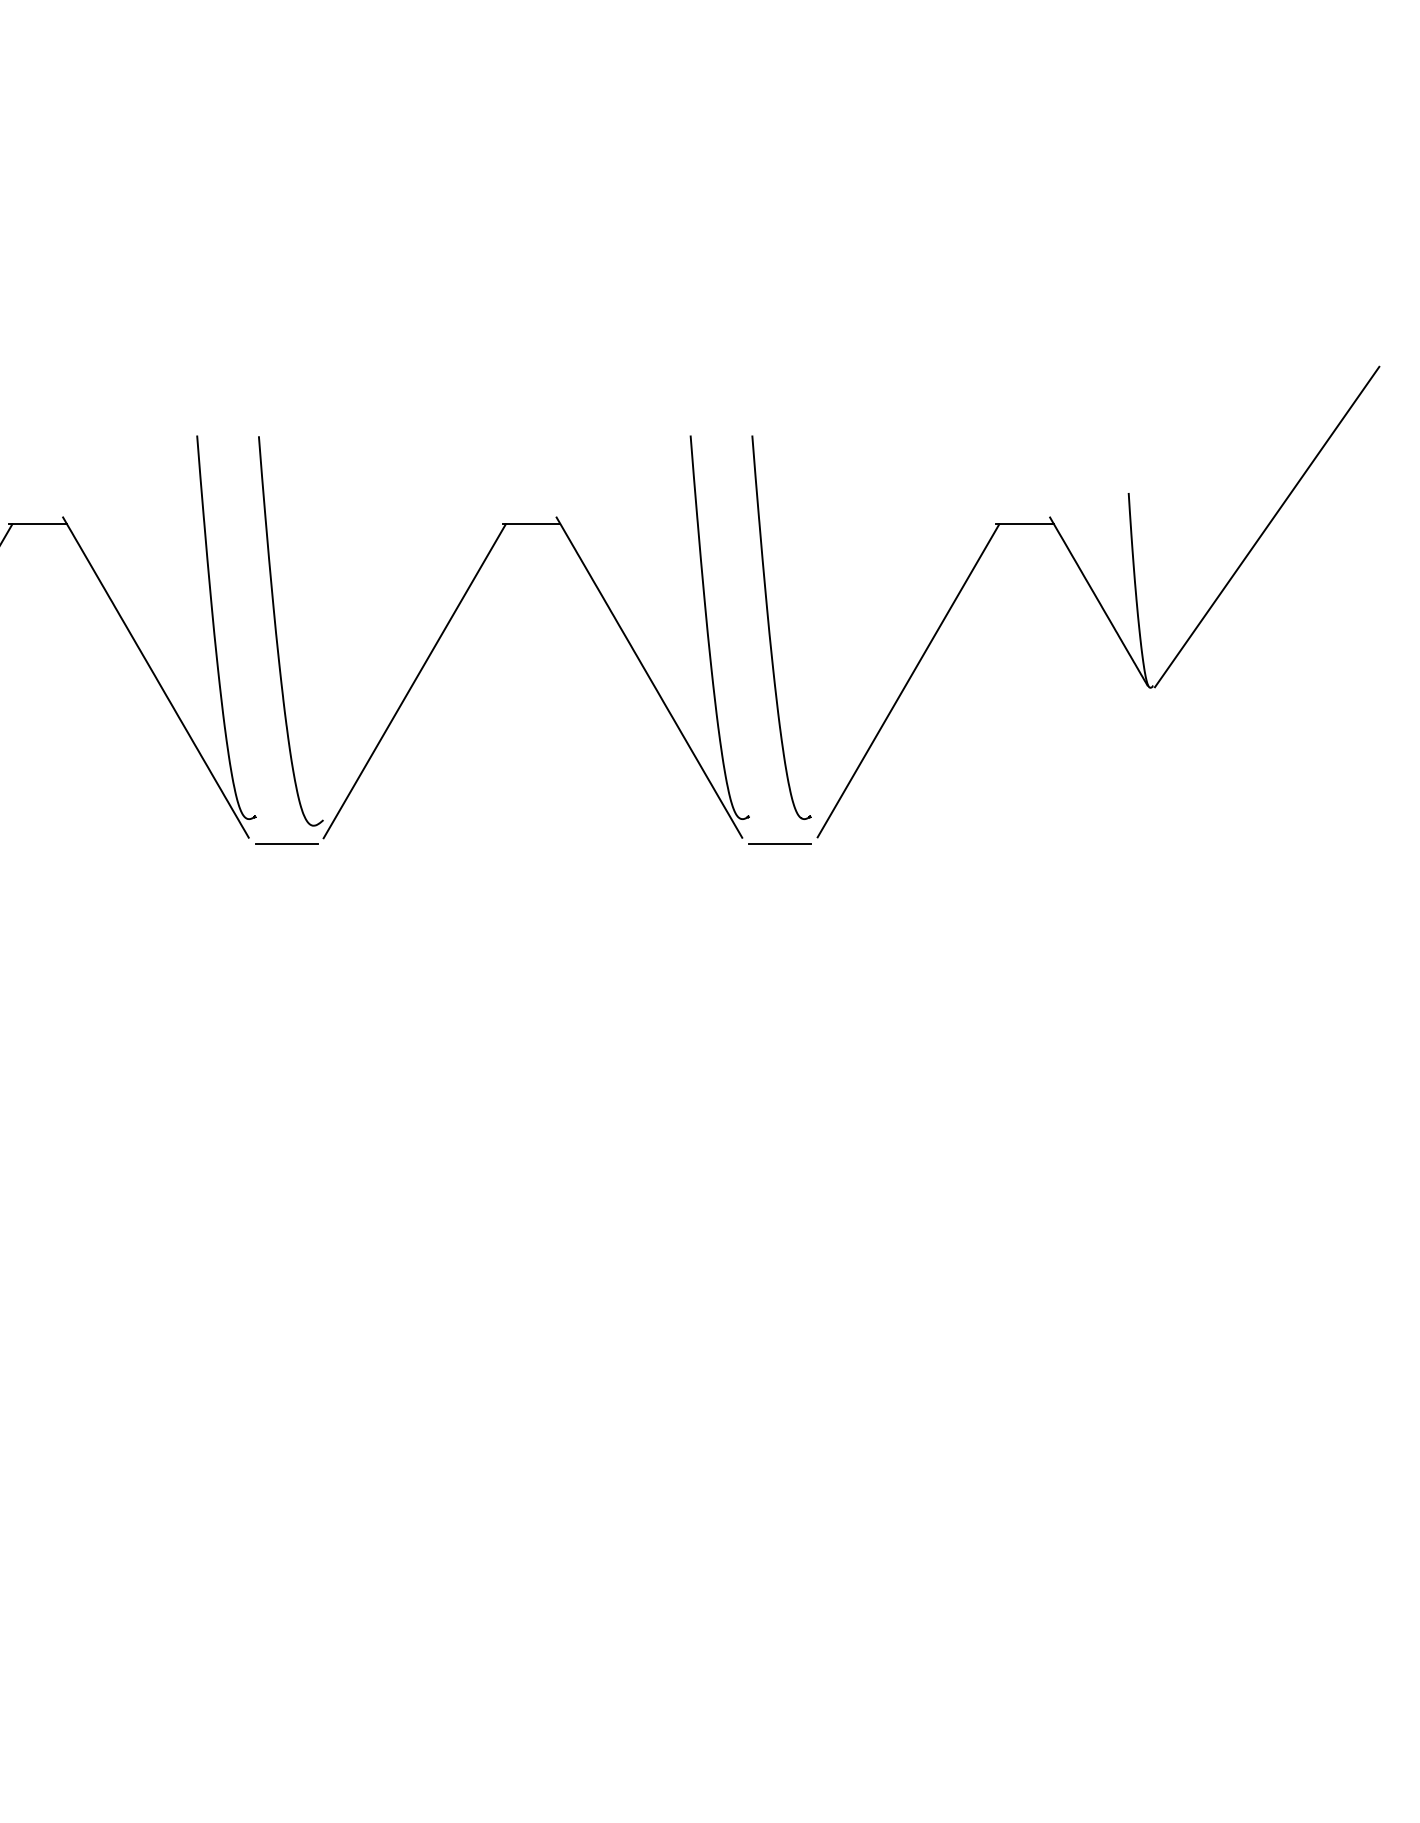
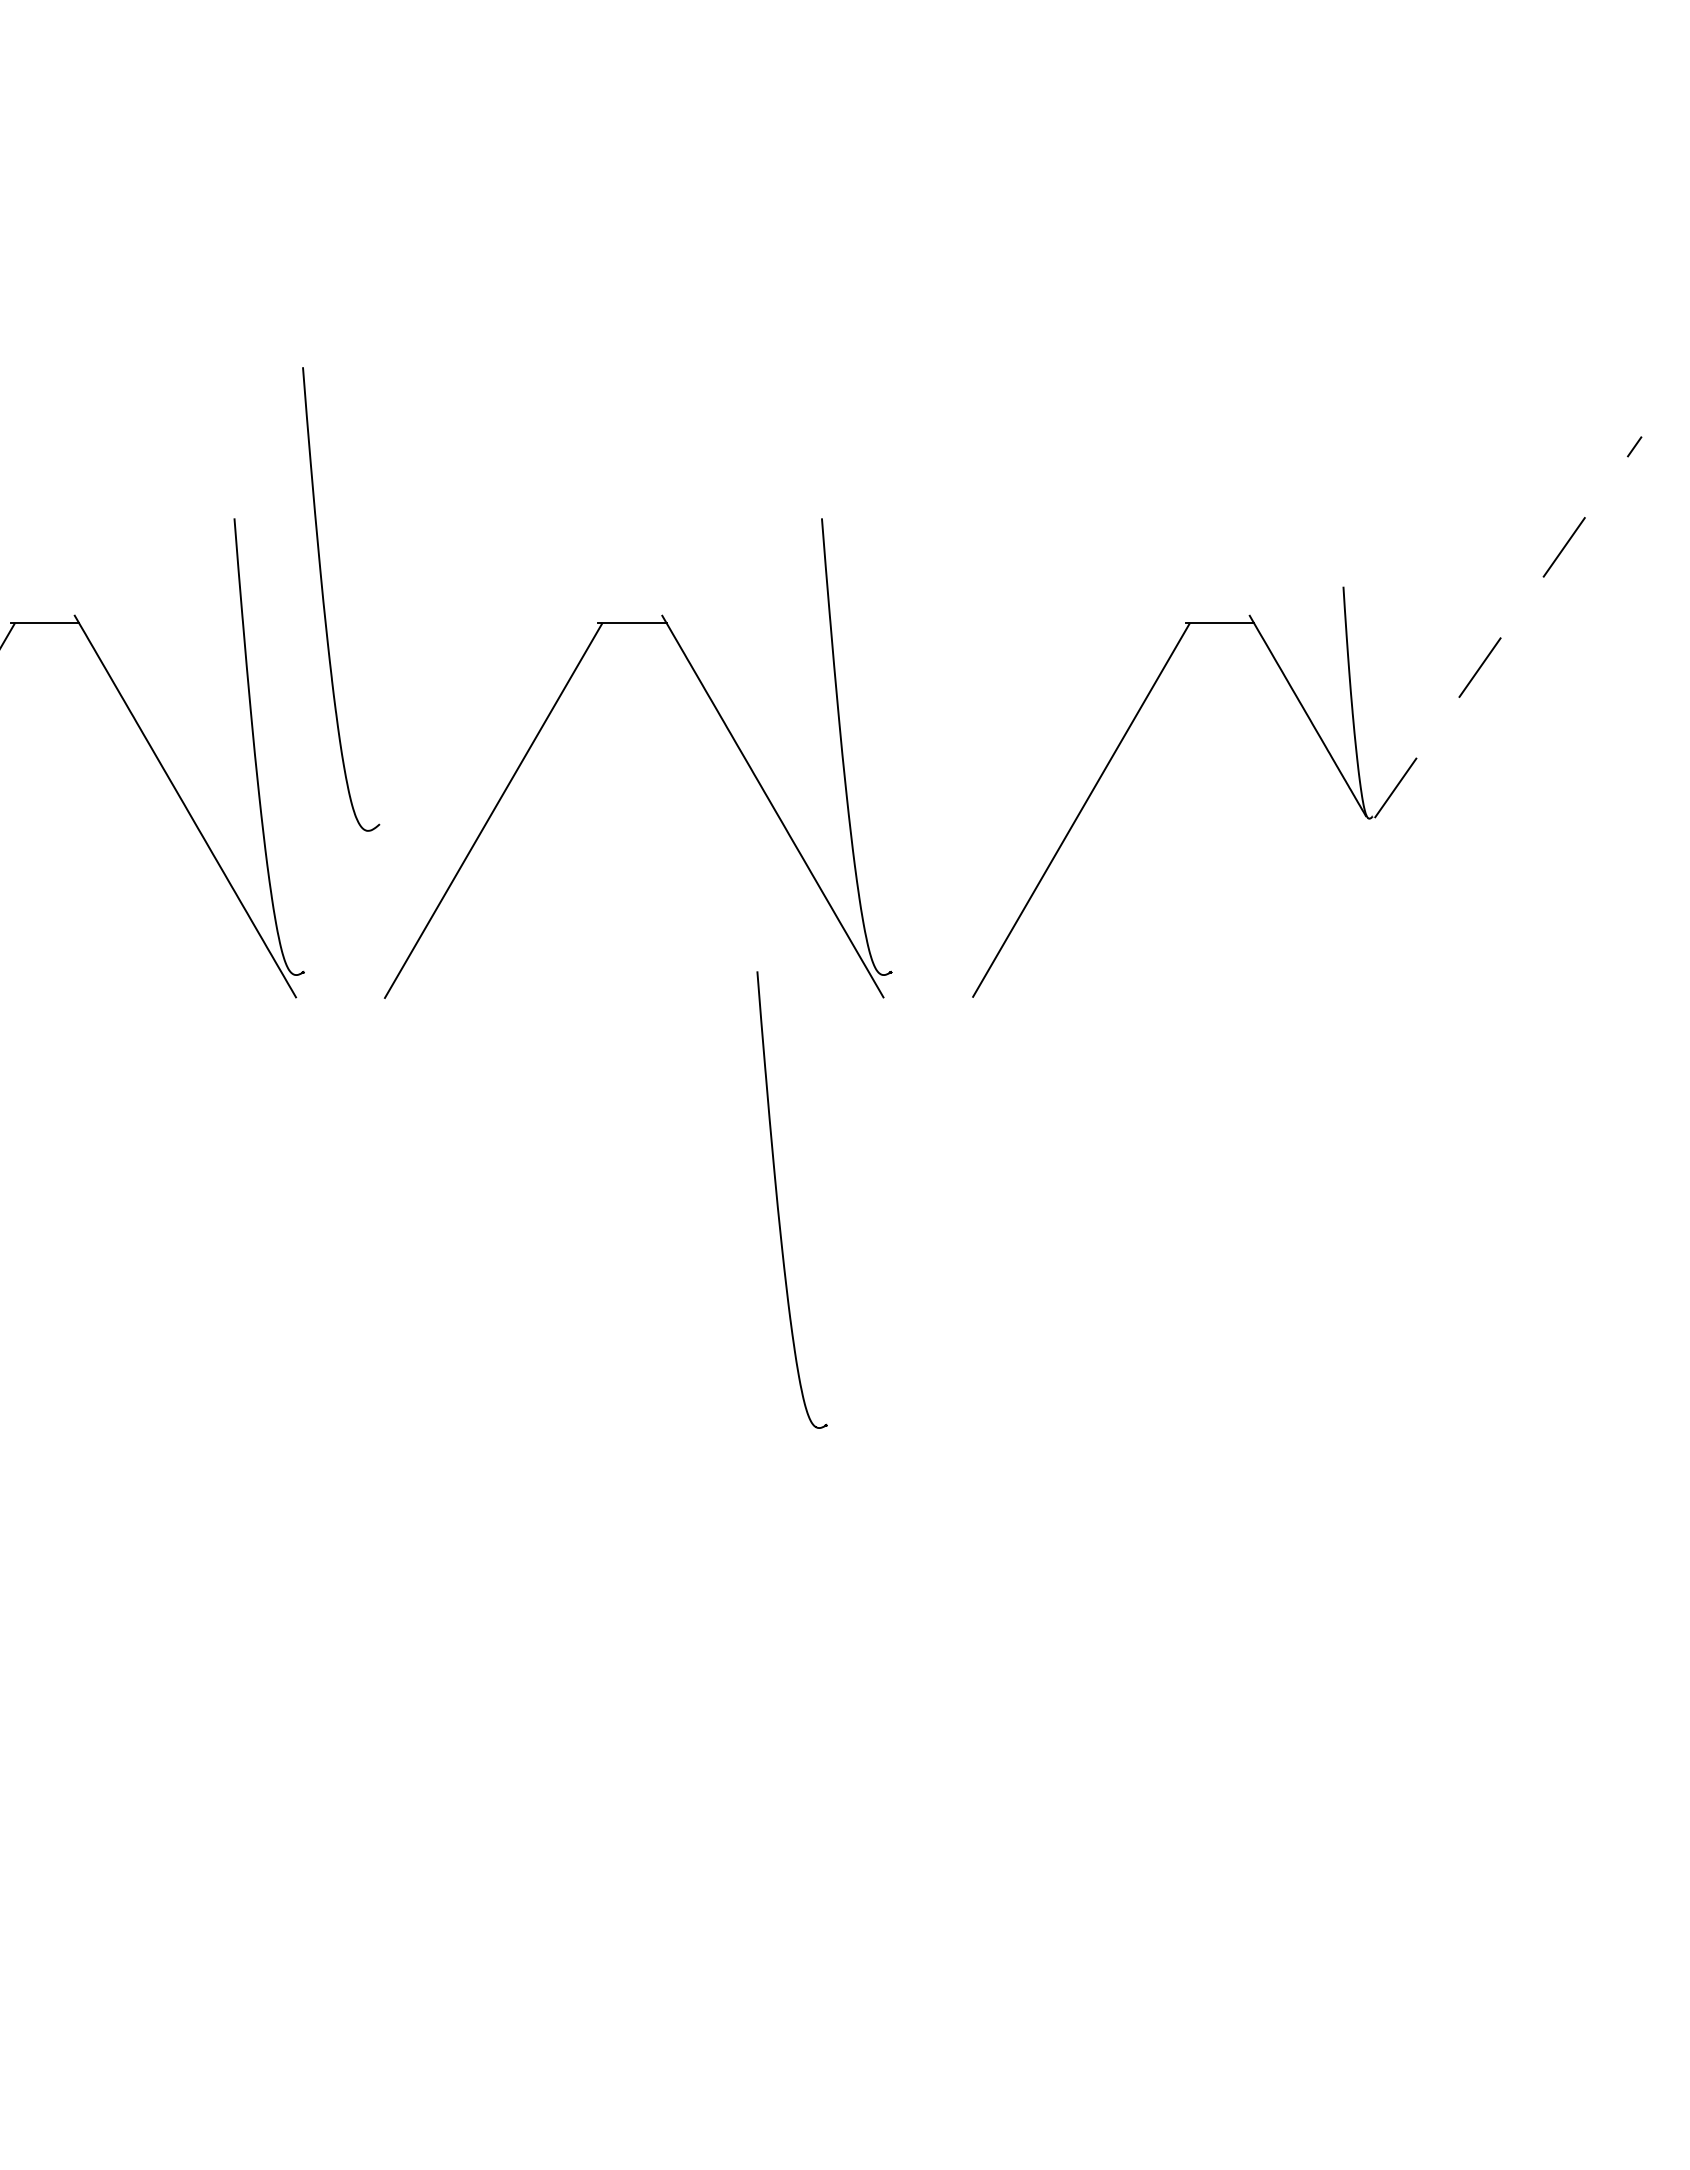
line: (1267, 527) -> (1508, 627), solid -> dashed
curve: (770, 628) -> (778, 1200), moved
curve: (276, 631) -> (324, 599), moved
line: (286, 843) -> (340, 1004), removed
line: (780, 843) -> (928, 1004), removed

